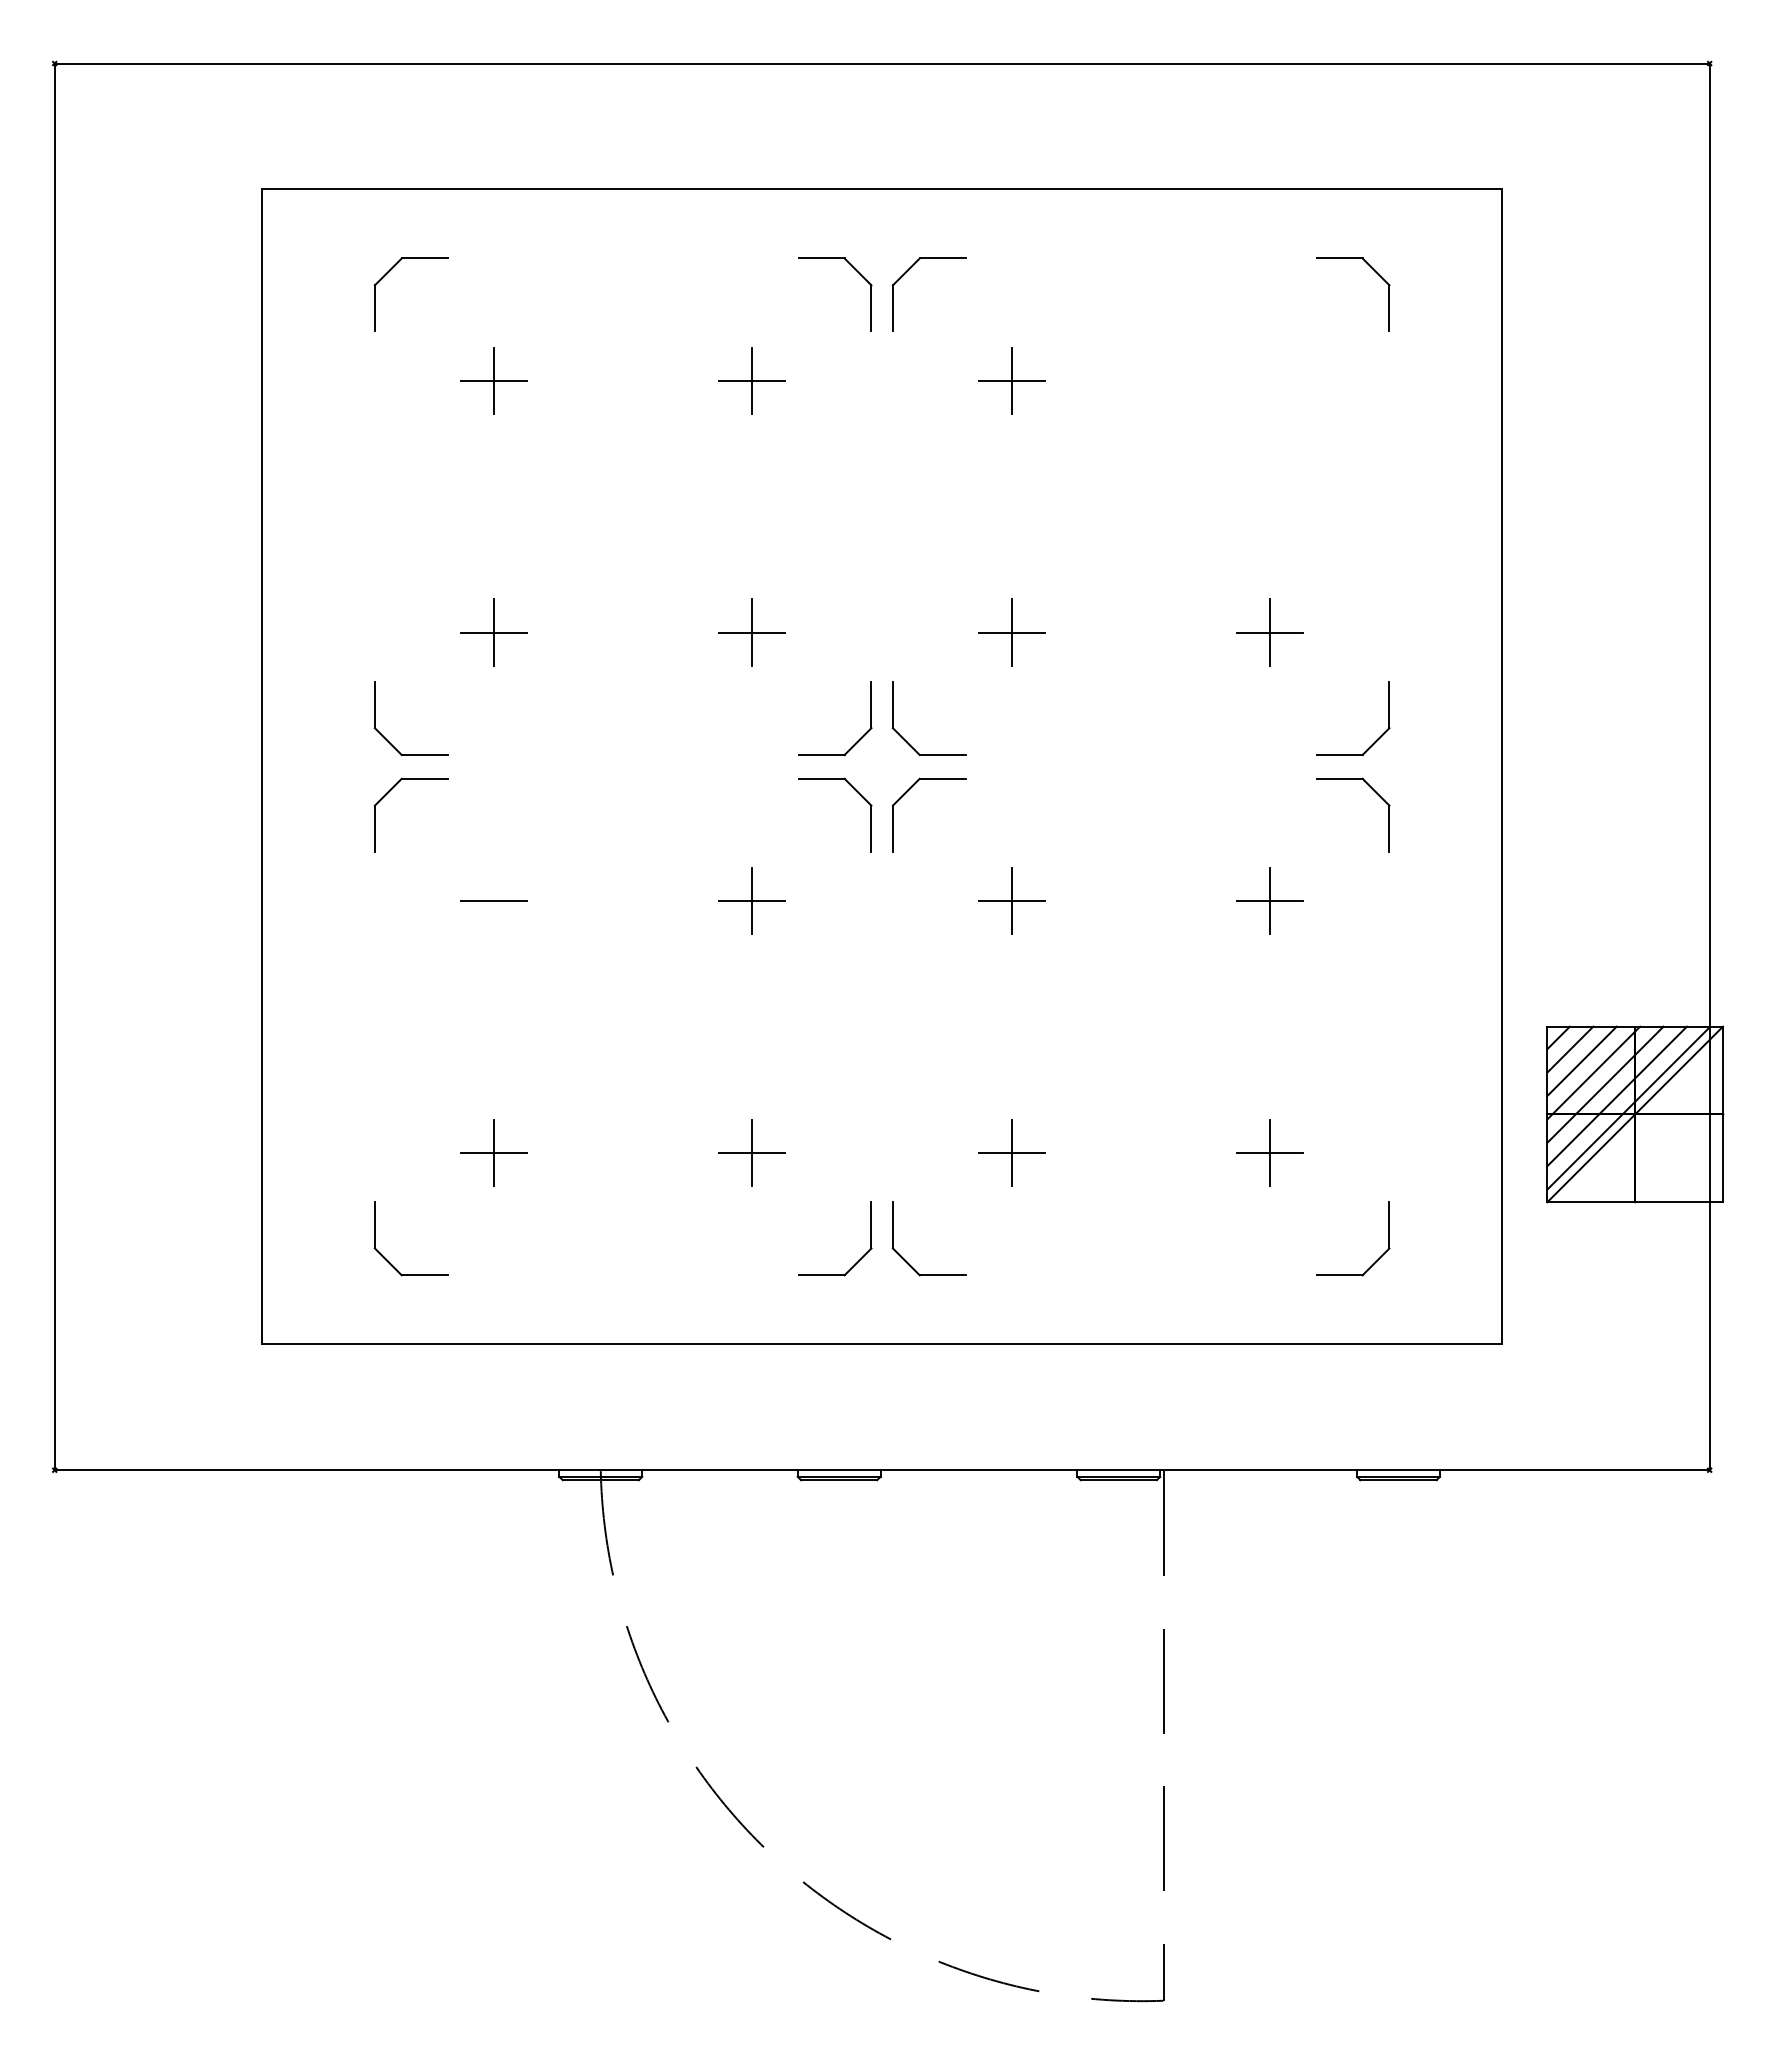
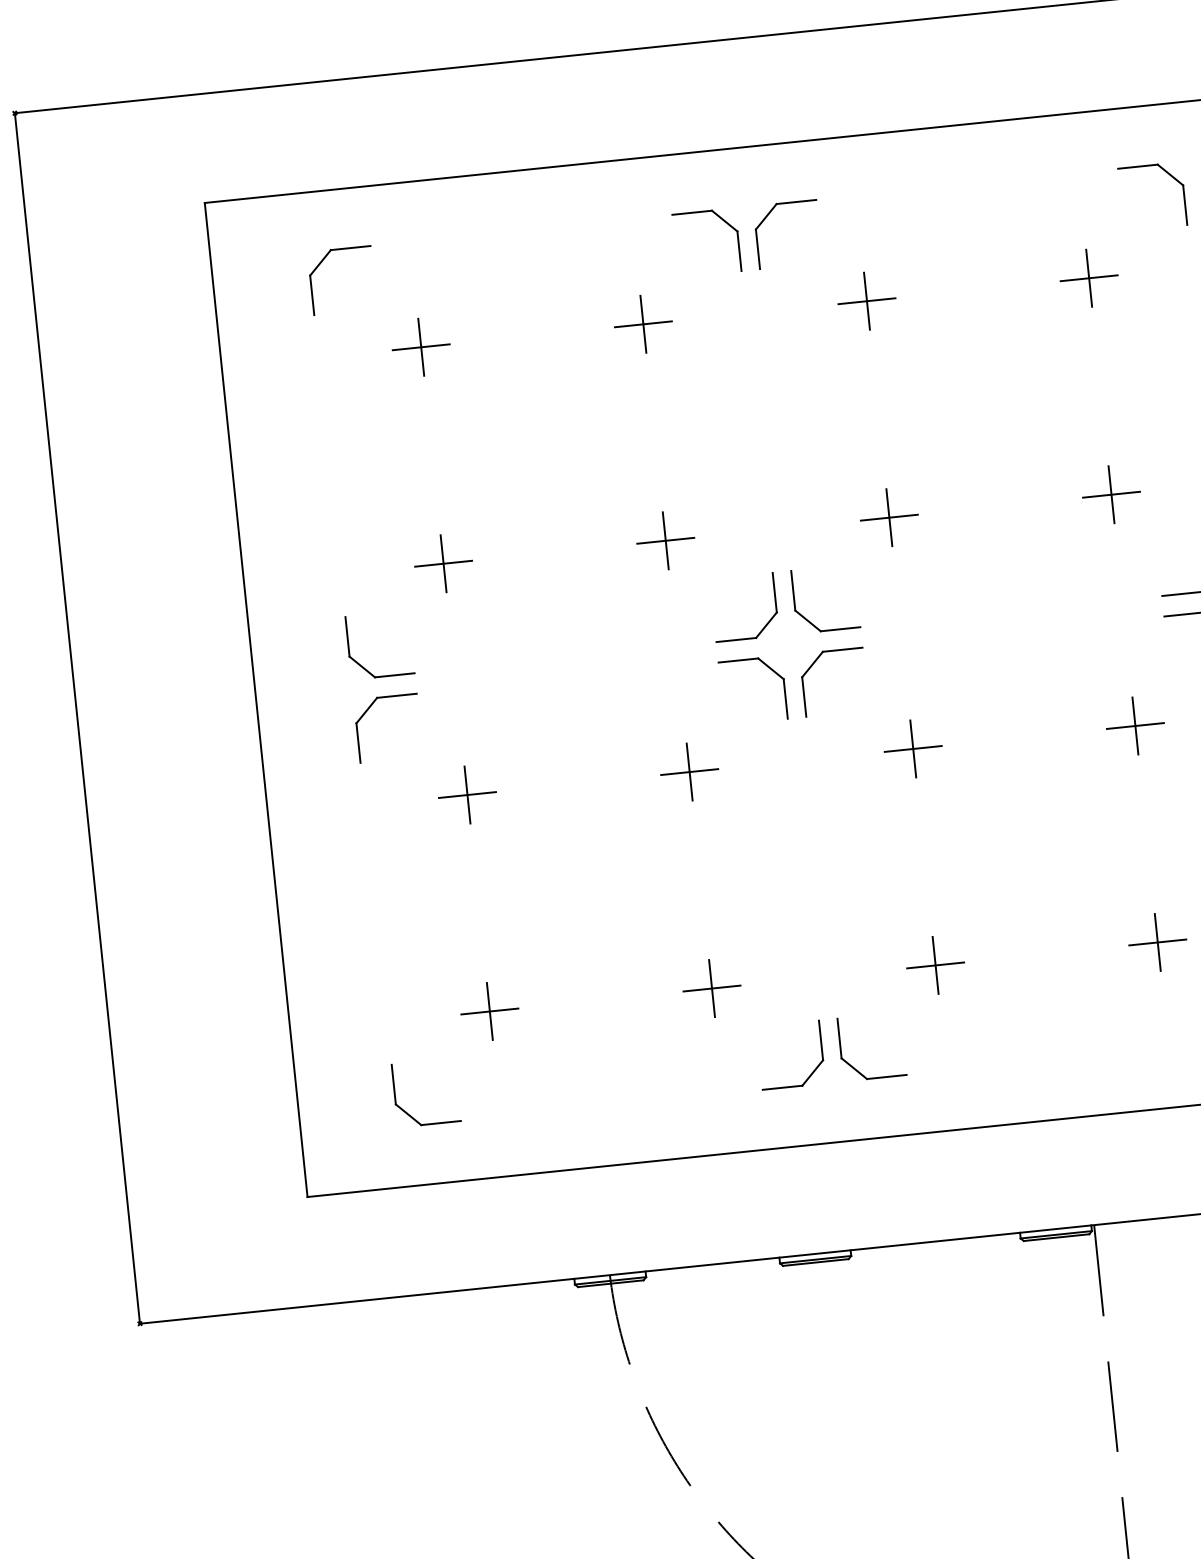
part: (1269, 380) -> (1088, 277), added
line: (494, 901) -> (467, 795), added

